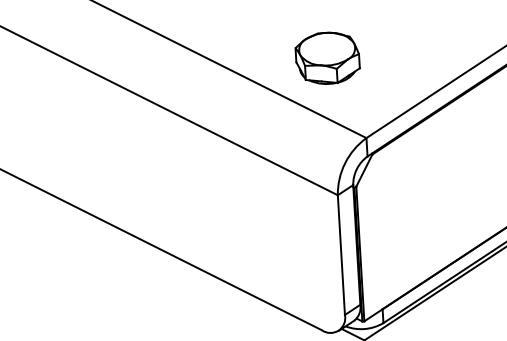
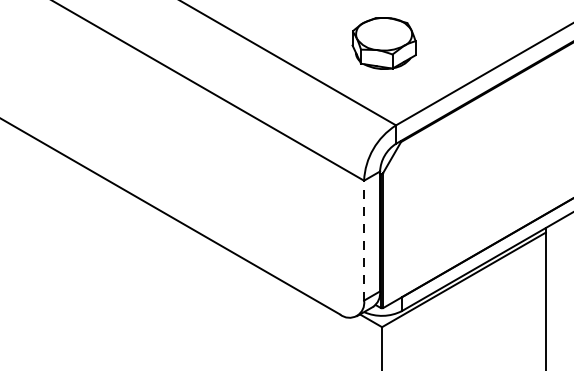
part: (327, 58) -> (383, 43), moved
line: (341, 254) -> (364, 240), solid -> dashed

